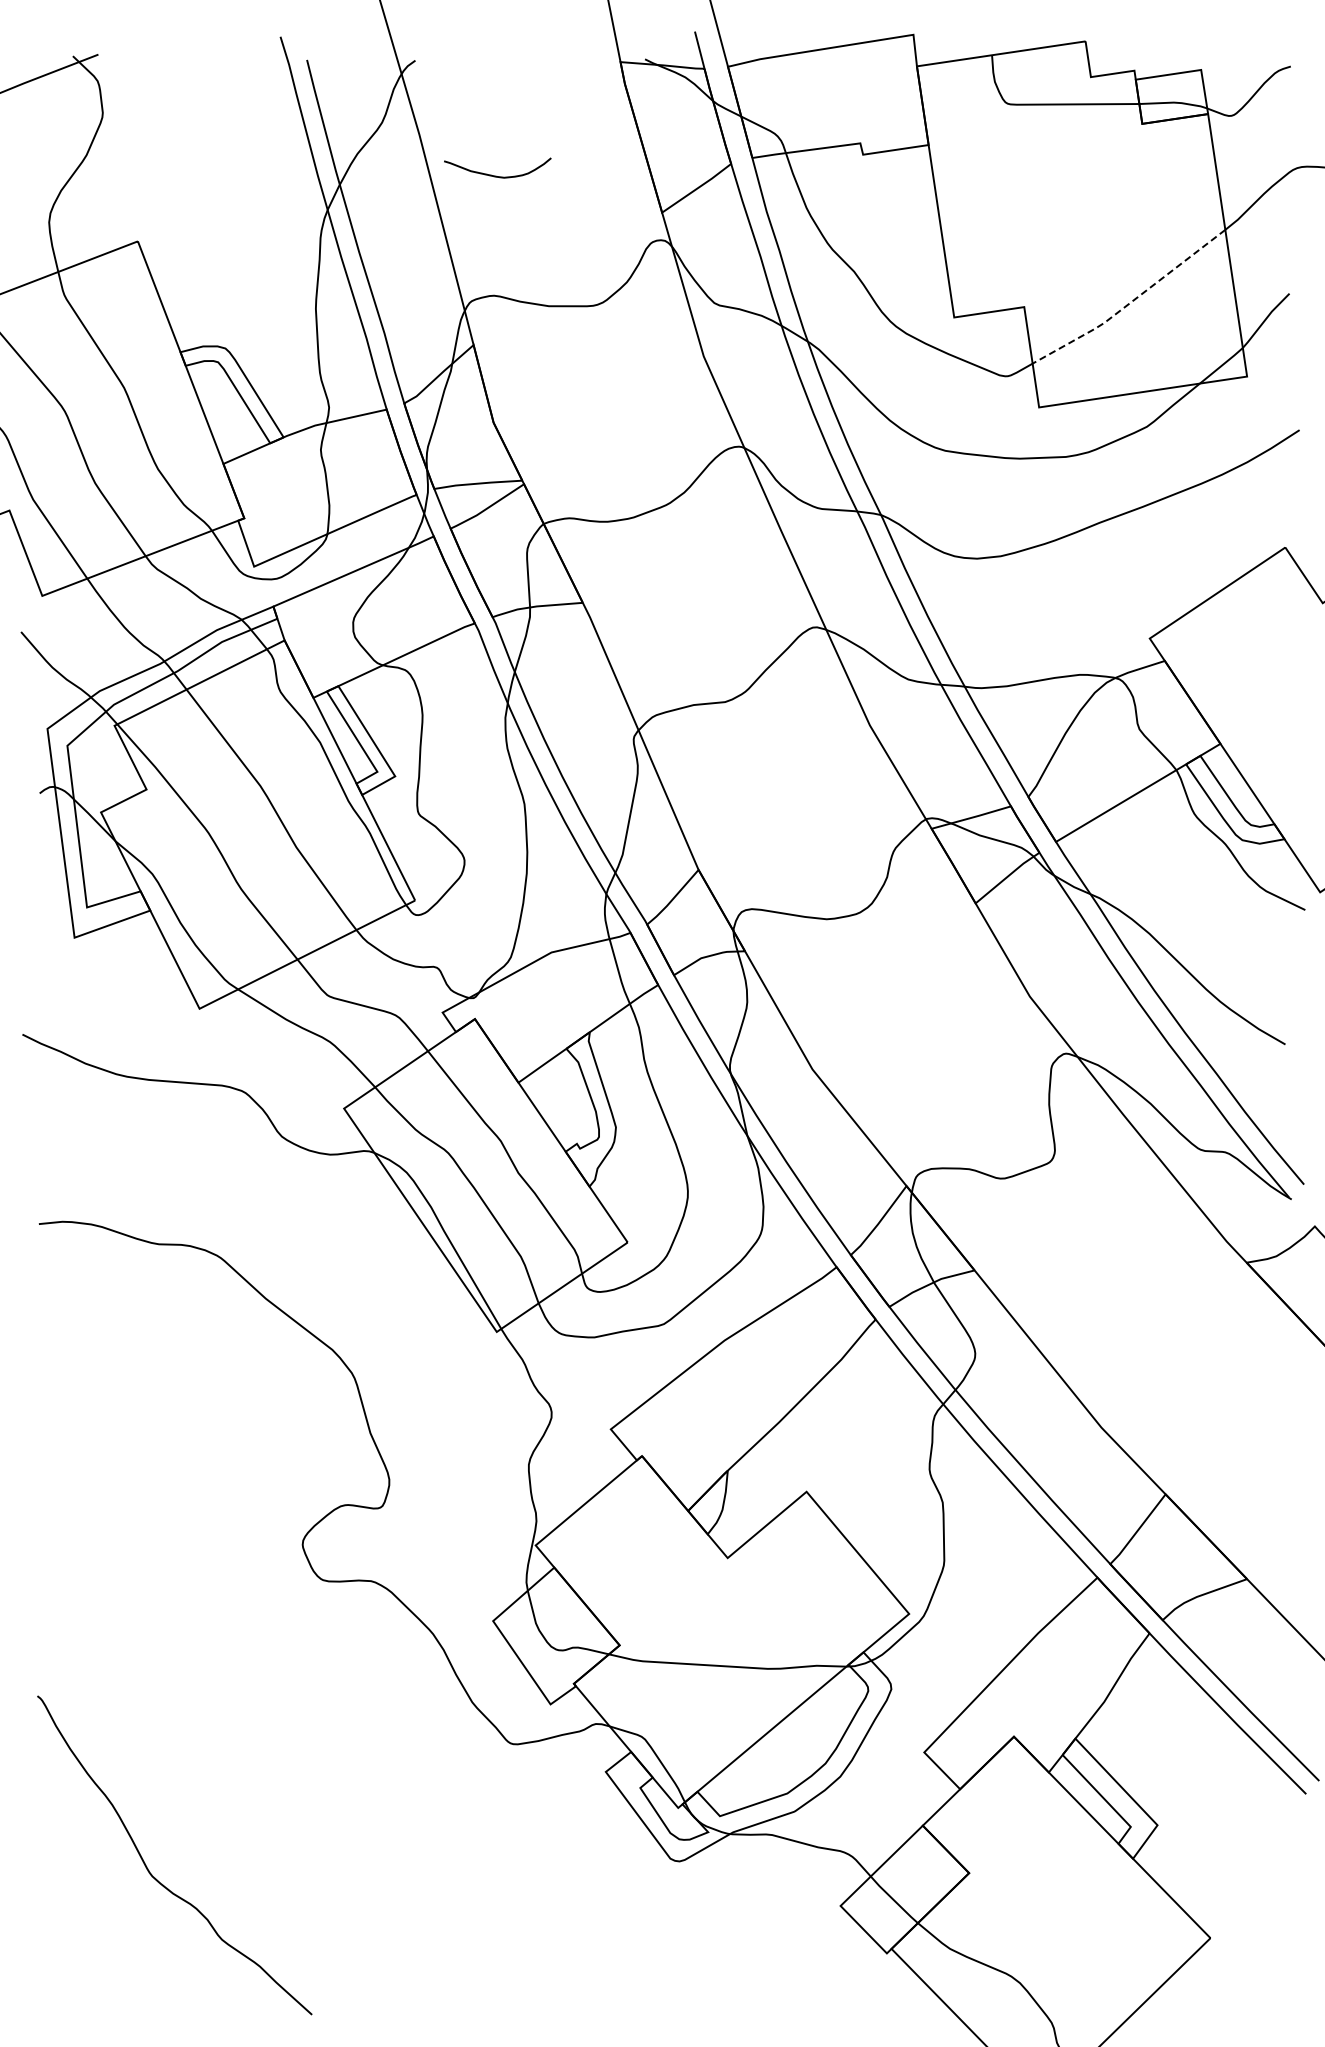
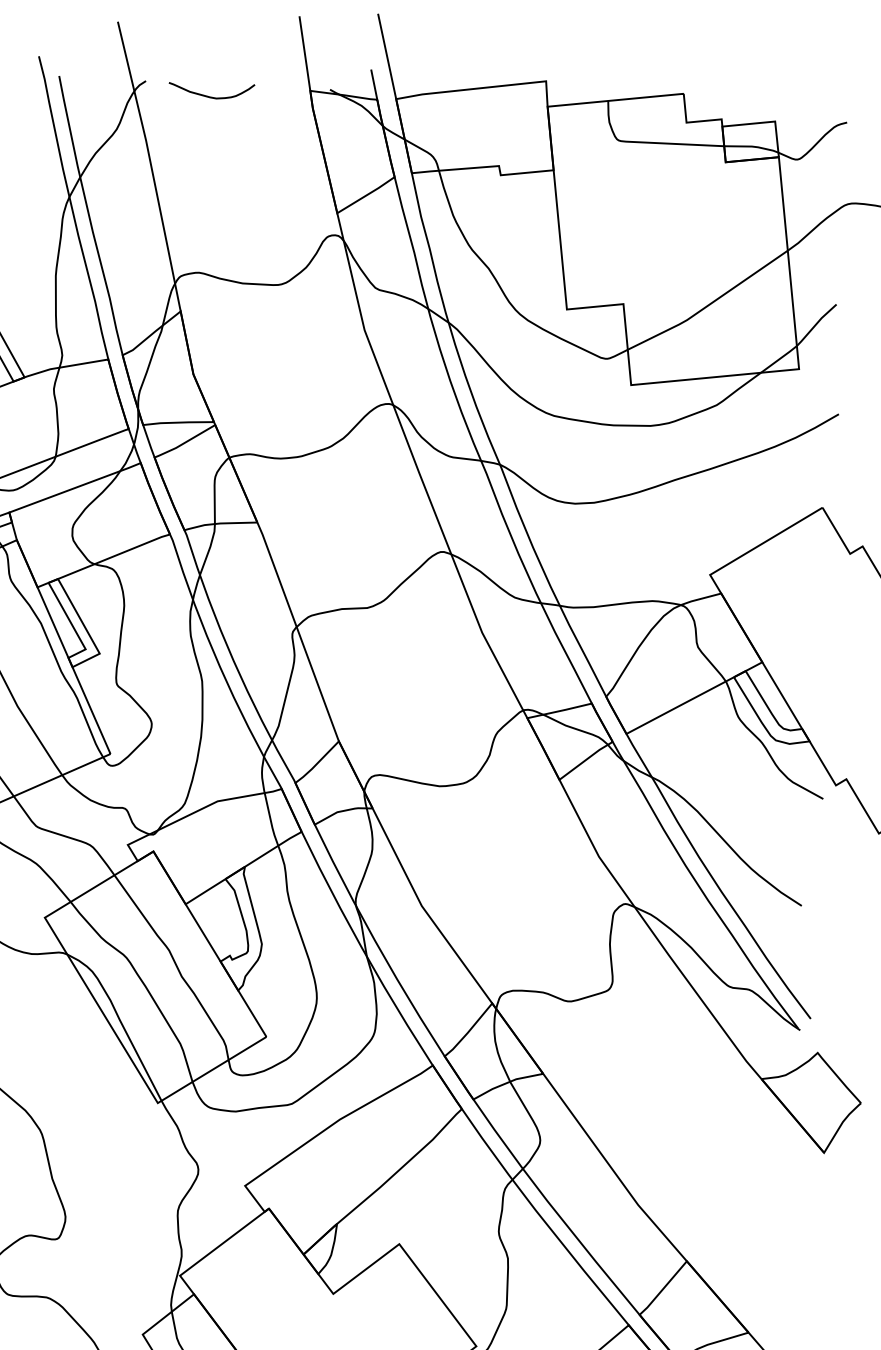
curve: (496, 175) -> (210, 96), moved
line: (1130, 302) -> (708, 304), dashed -> solid

